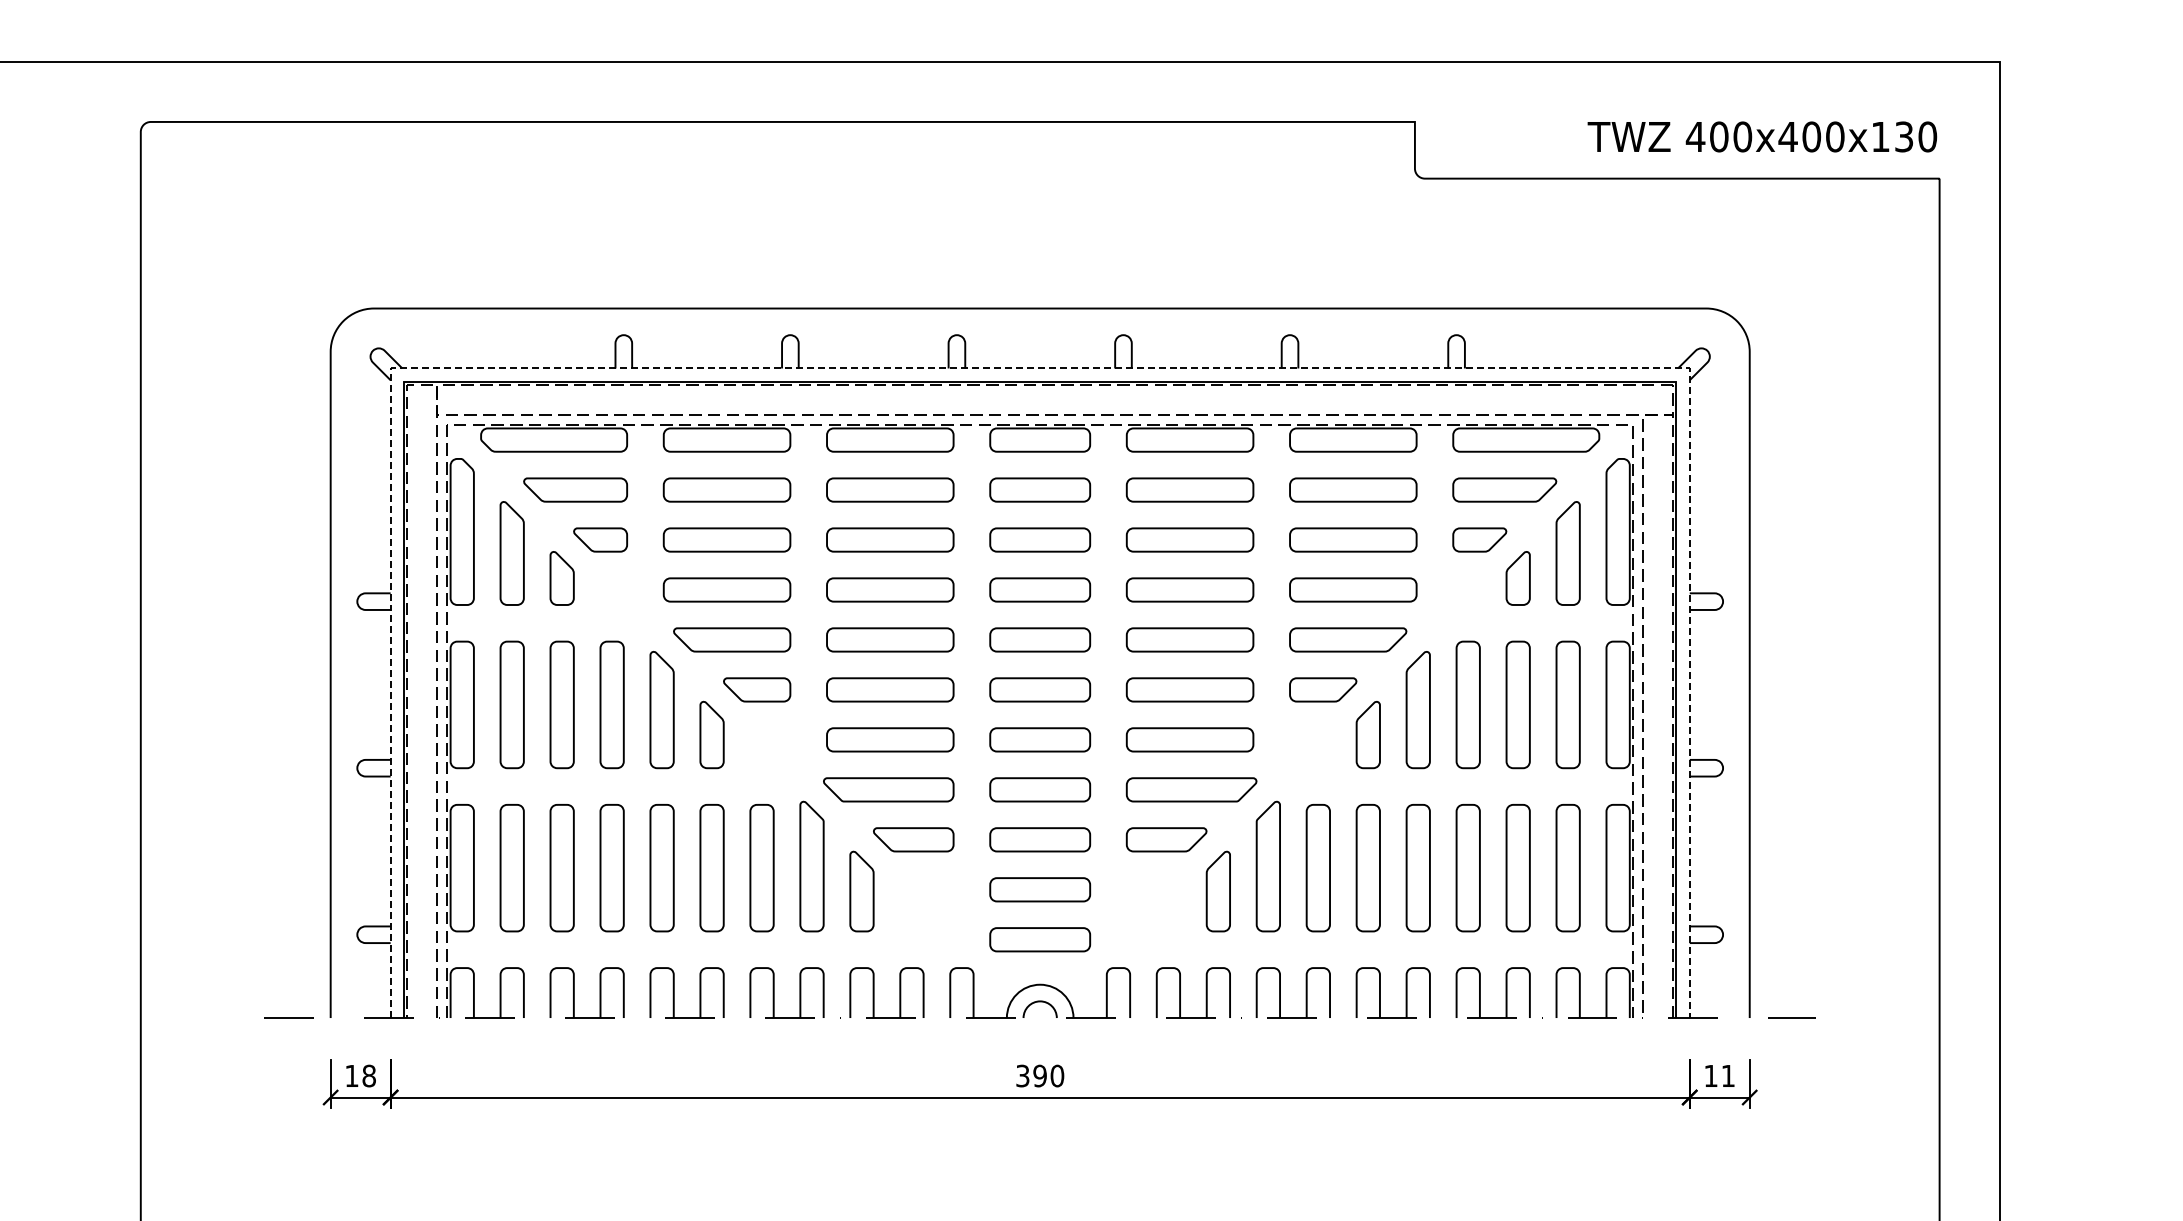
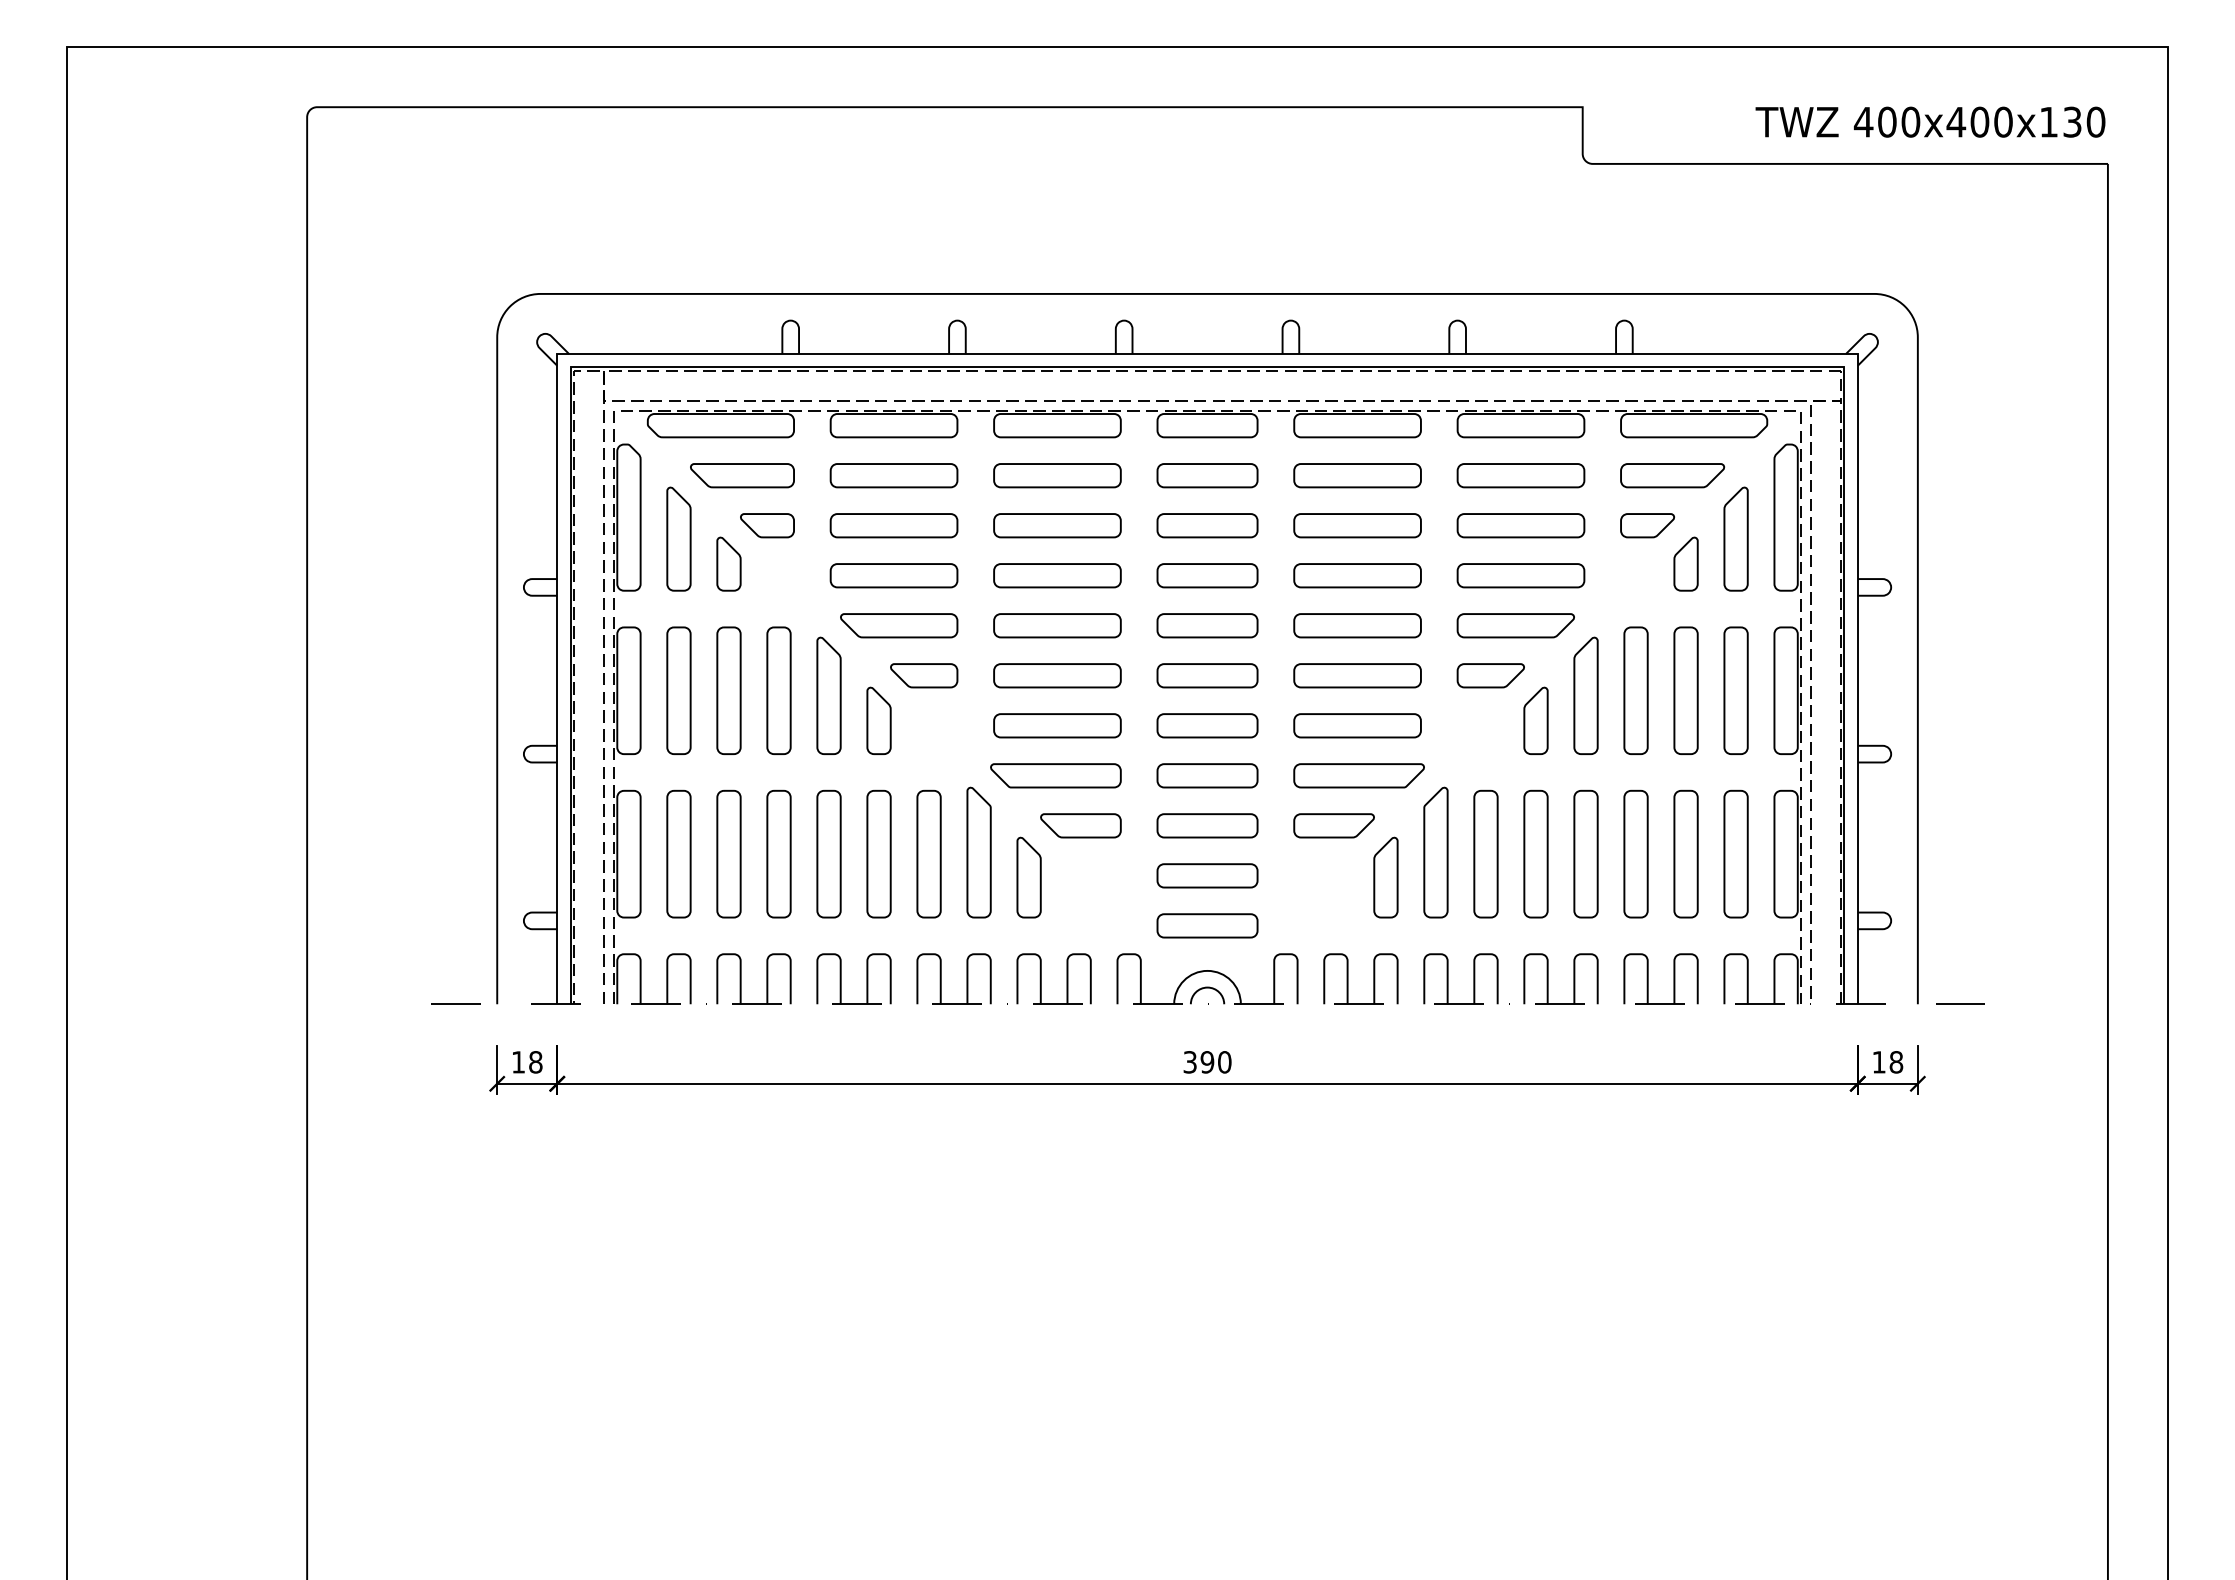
line: (1041, 368) -> (1208, 353), dashed -> solid
text: (1728, 1076) -> (1896, 1062), 11 -> 18

